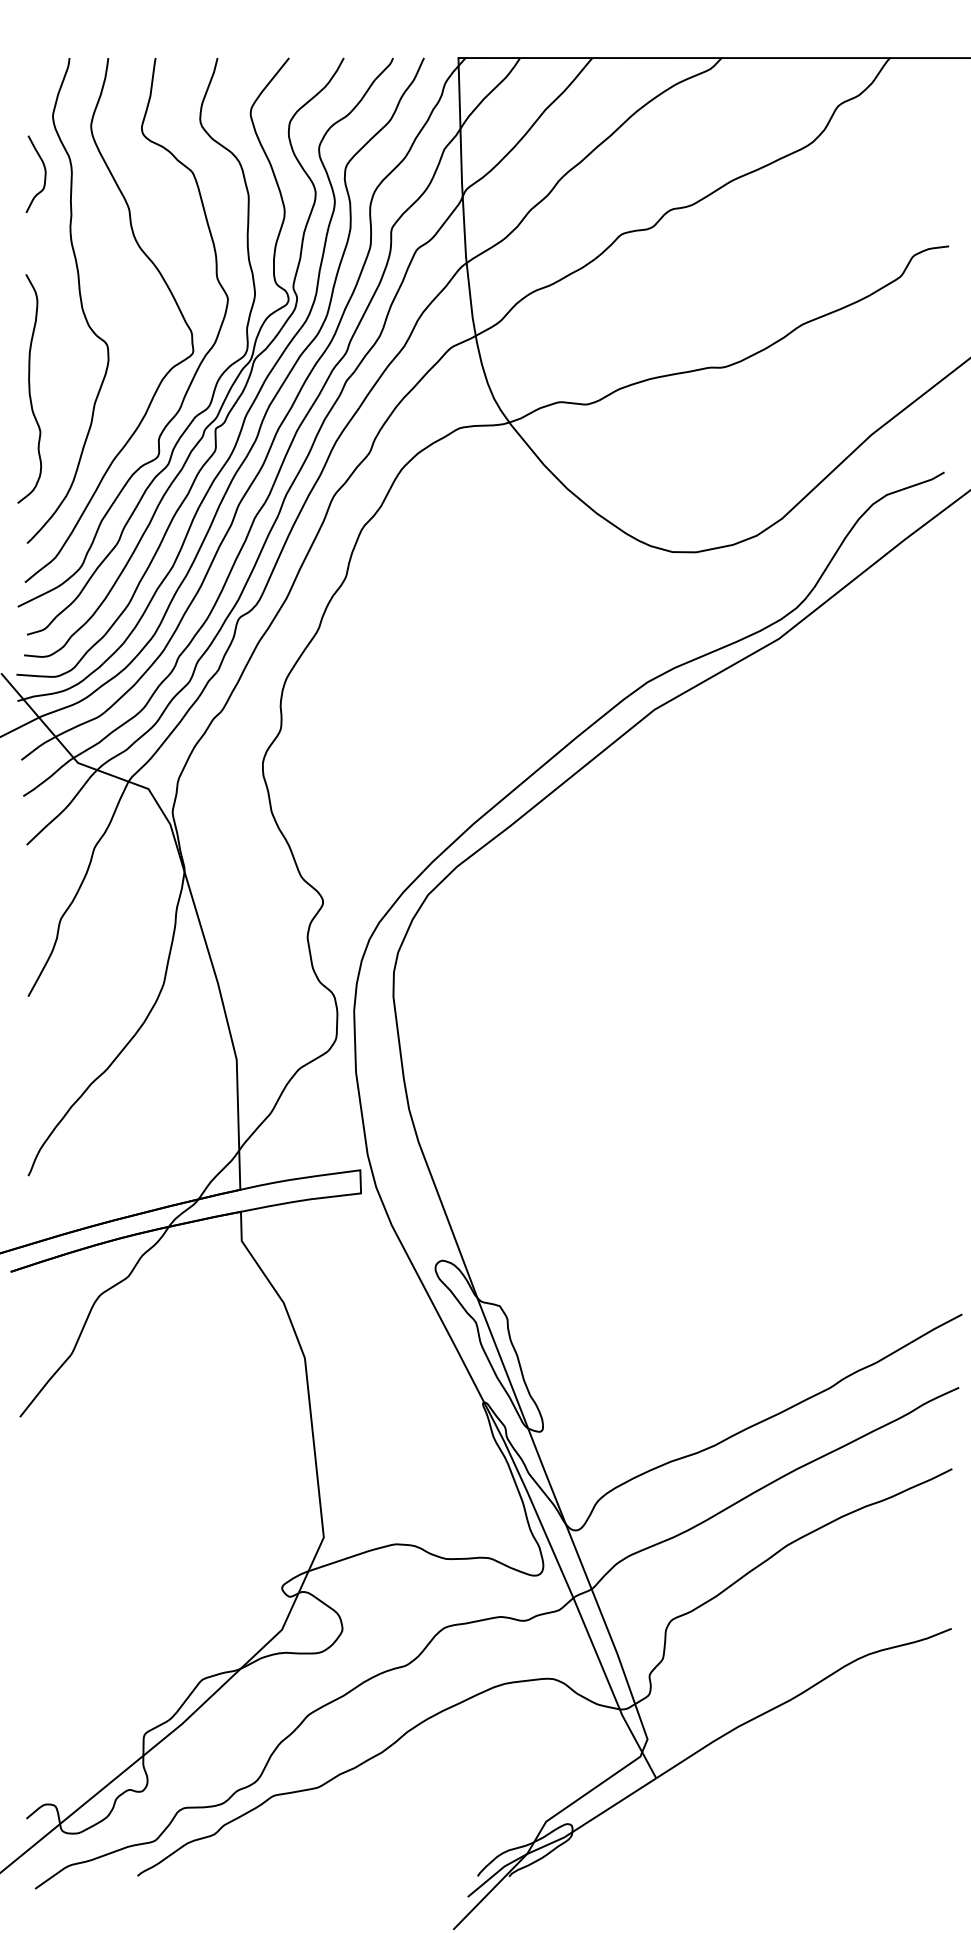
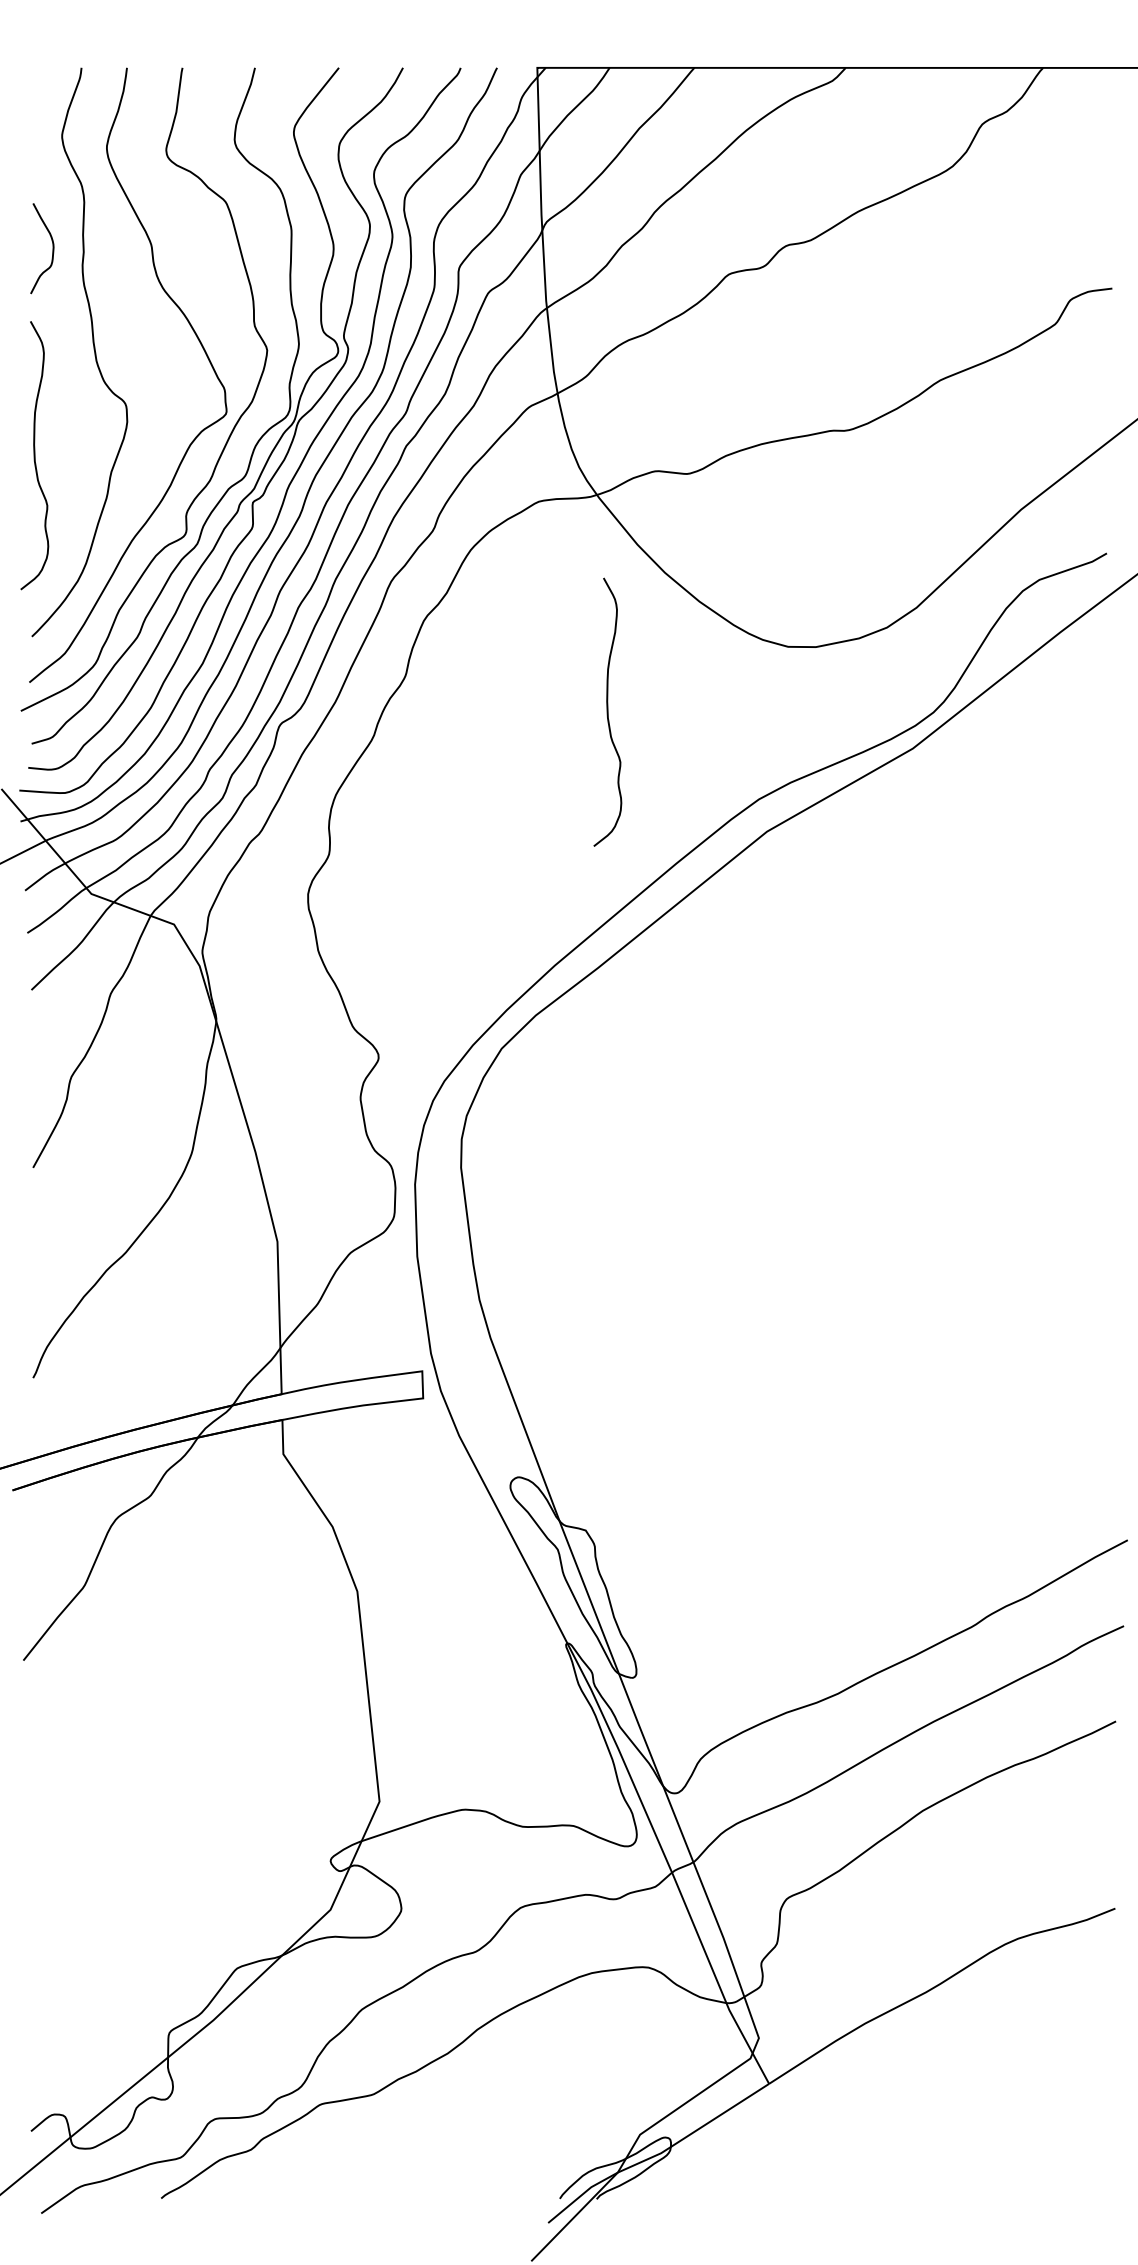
curve: (44, 173) -> (52, 247), moved
curve: (518, 607) -> (607, 711), added

